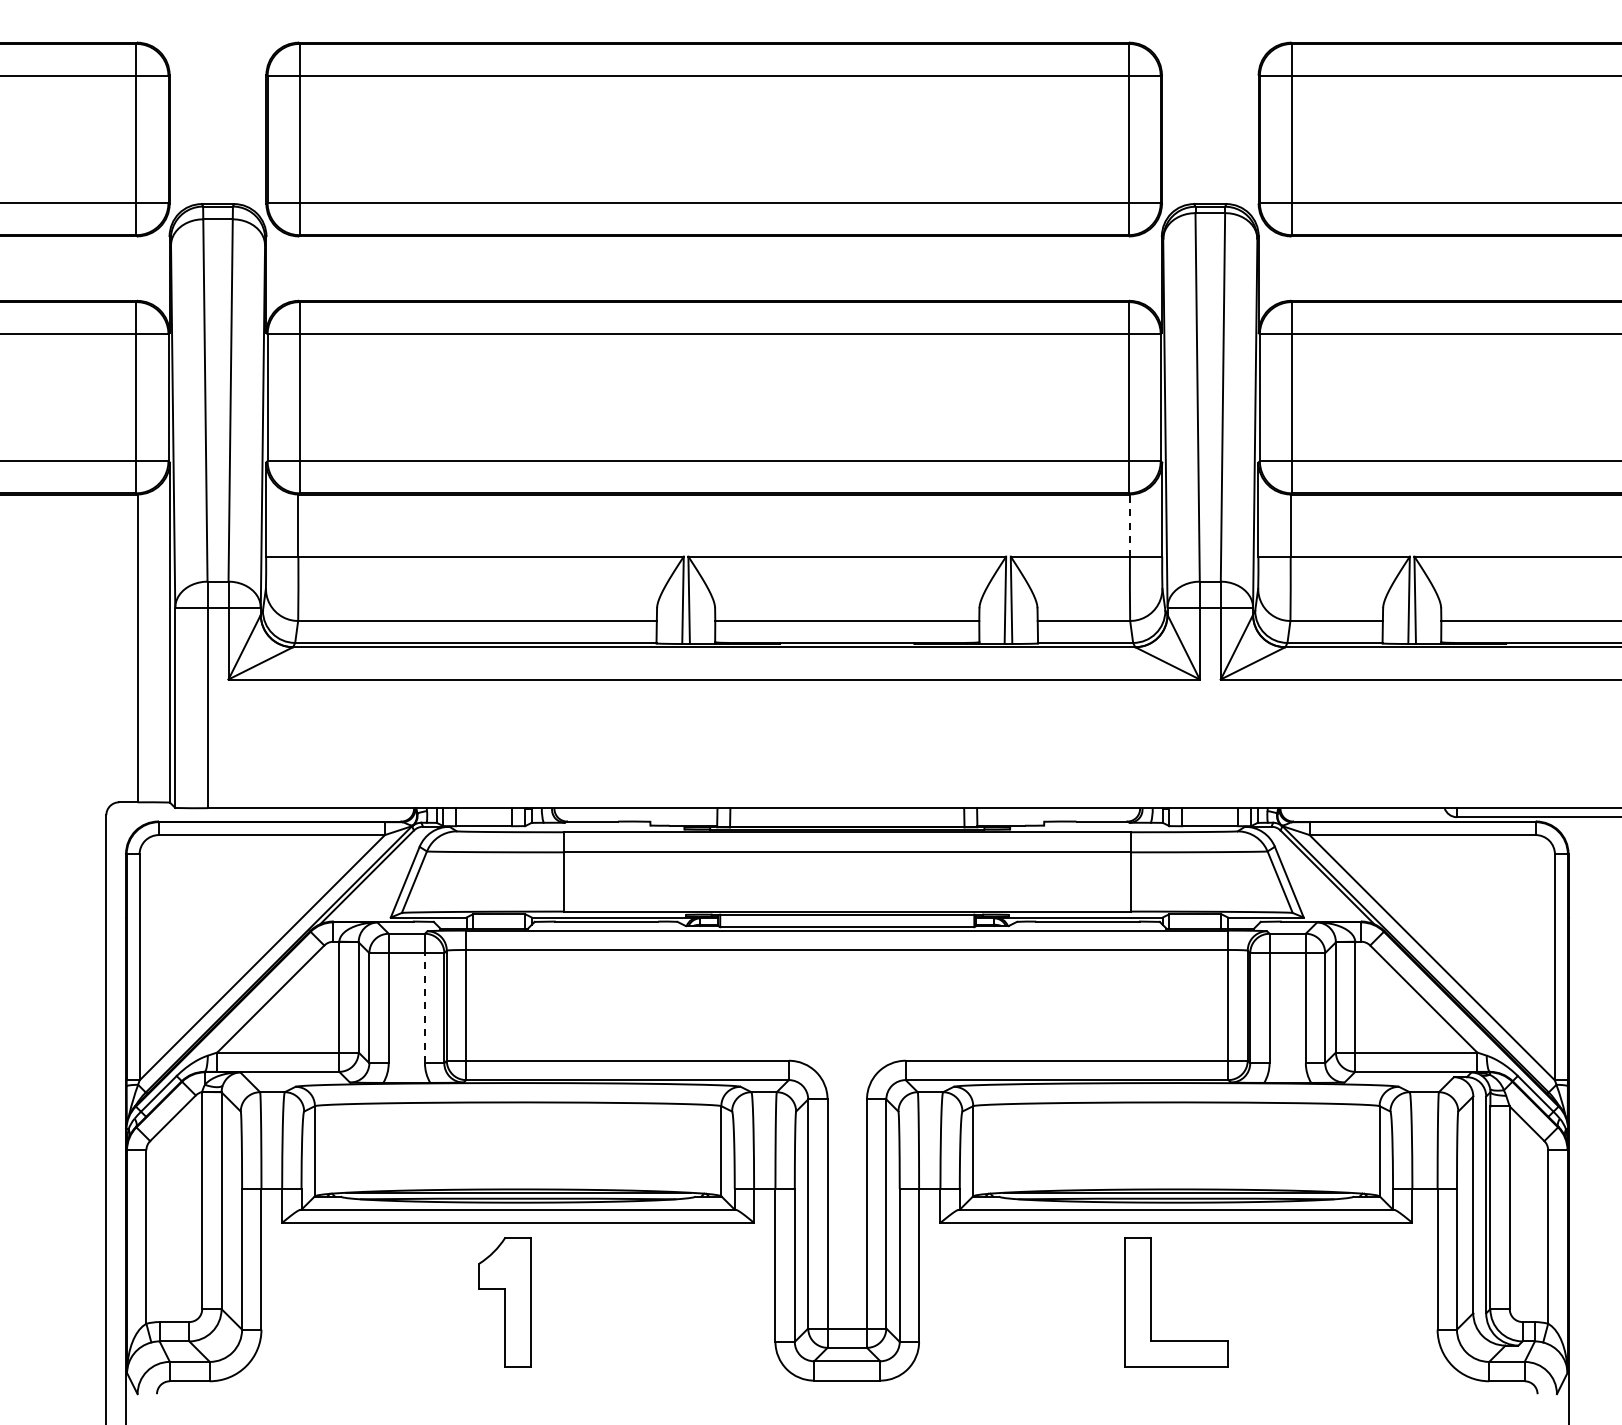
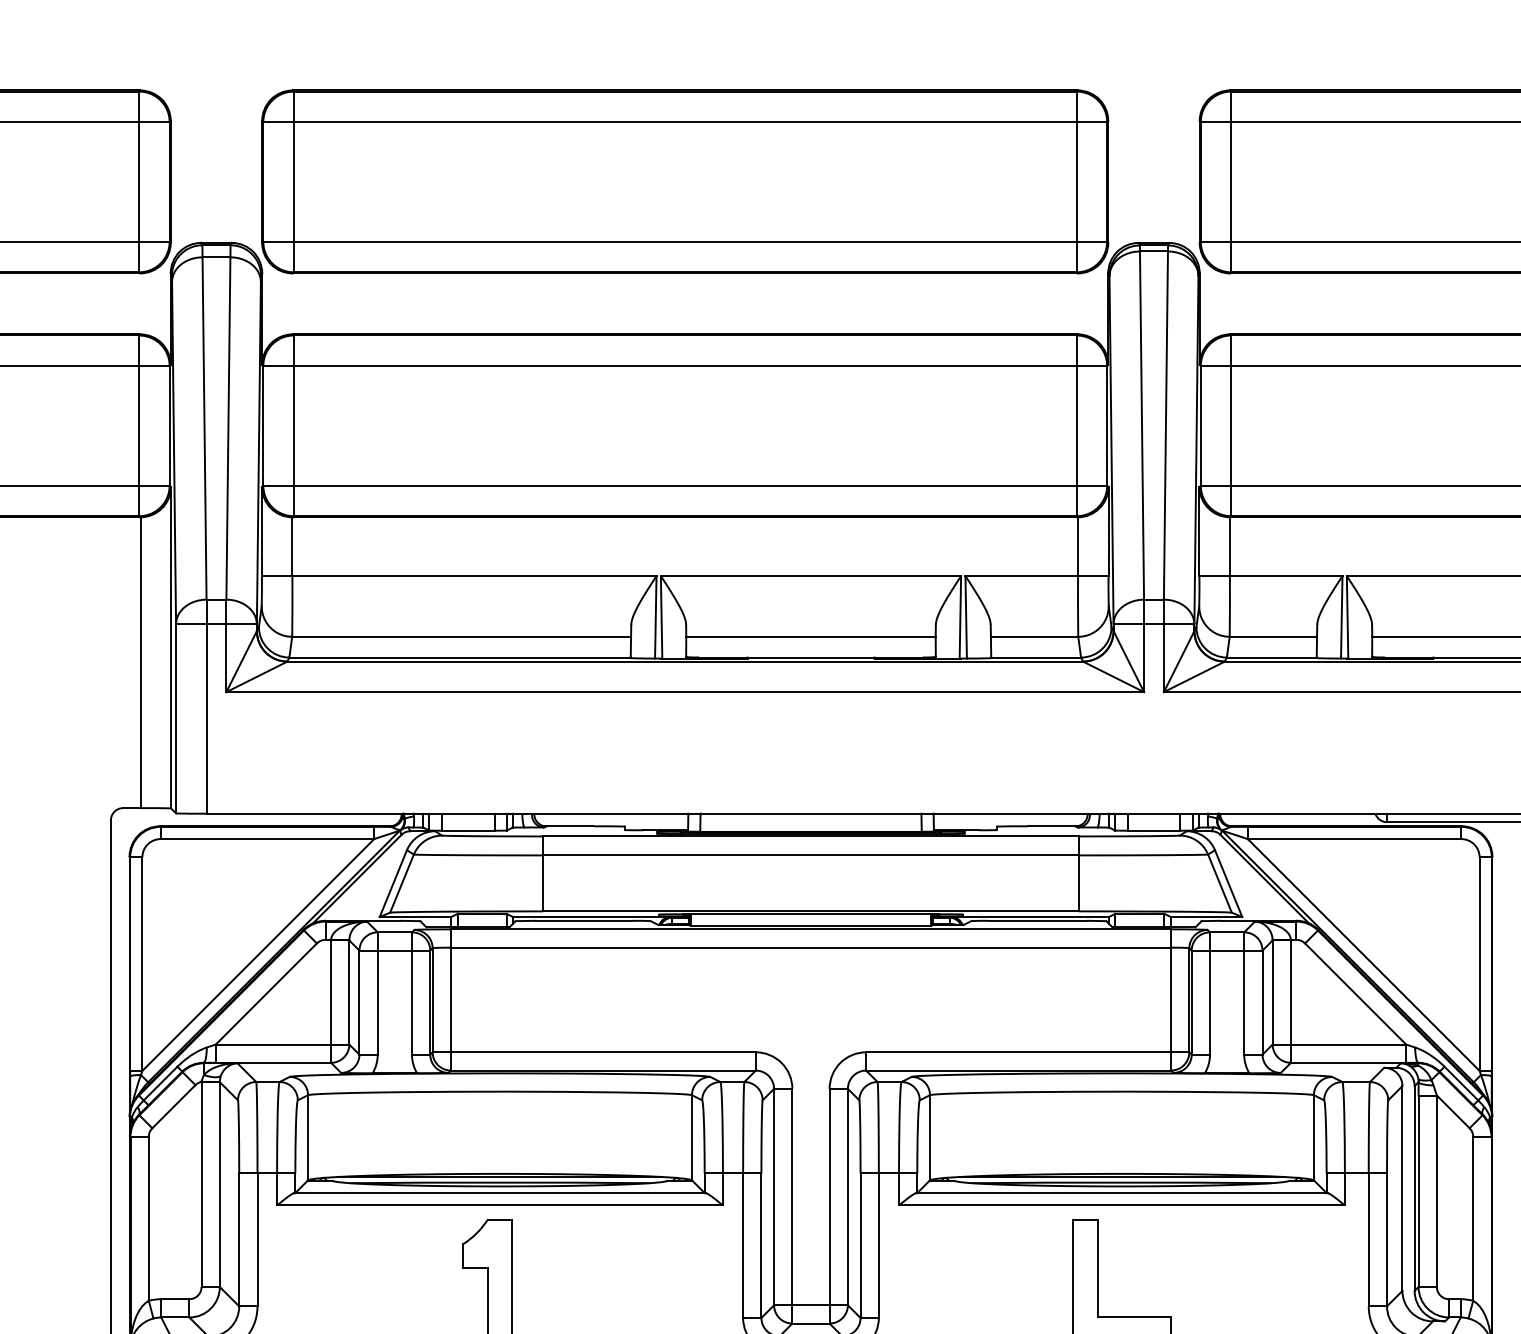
line: (1129, 525) -> (1077, 546), dashed -> solid
line: (424, 1007) -> (411, 1001), dashed -> solid

